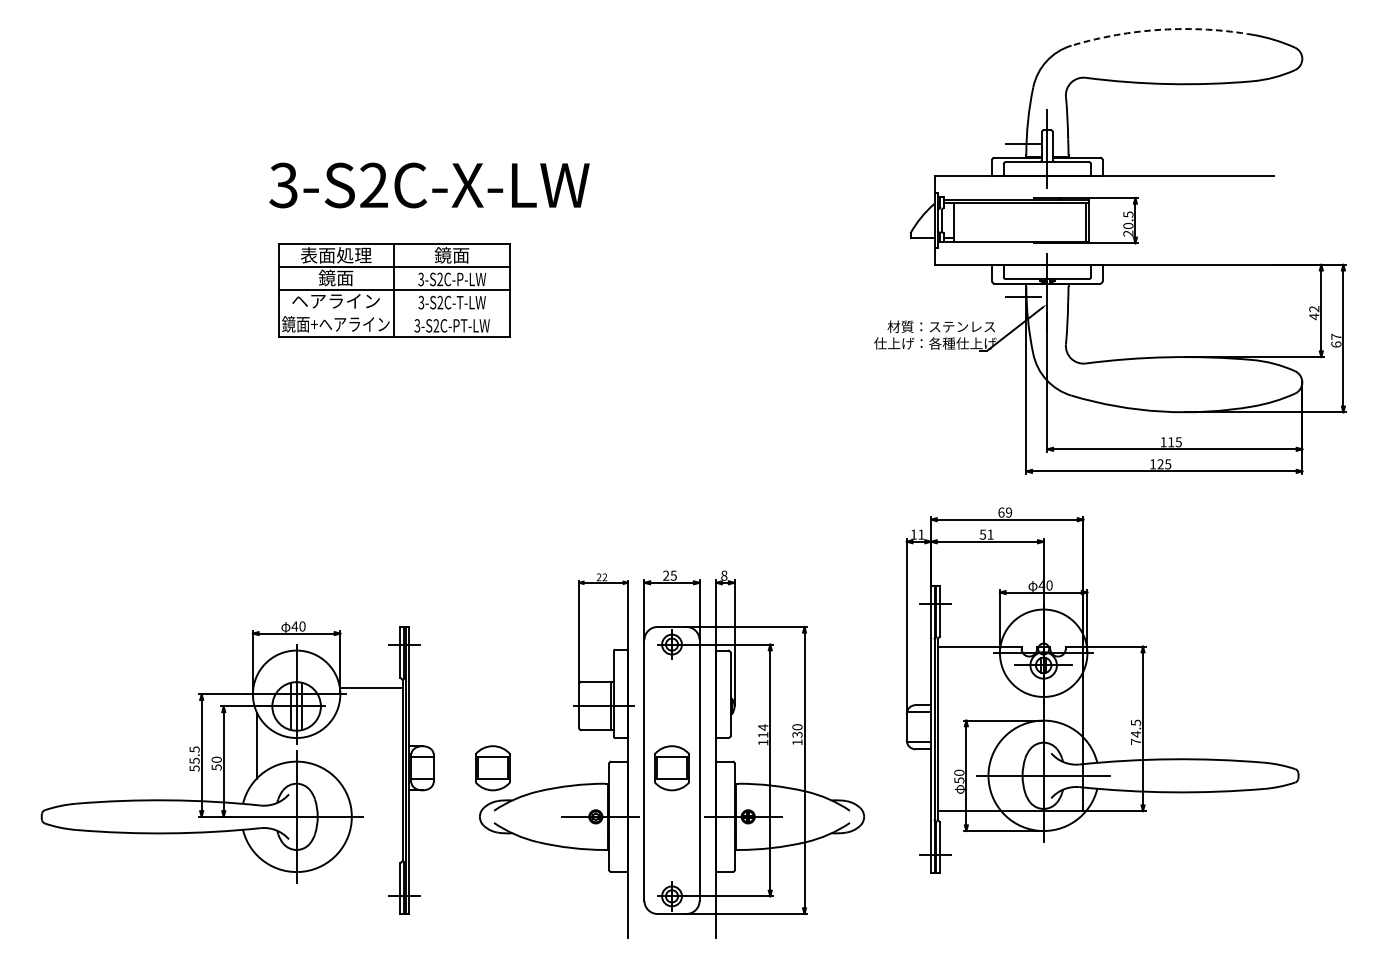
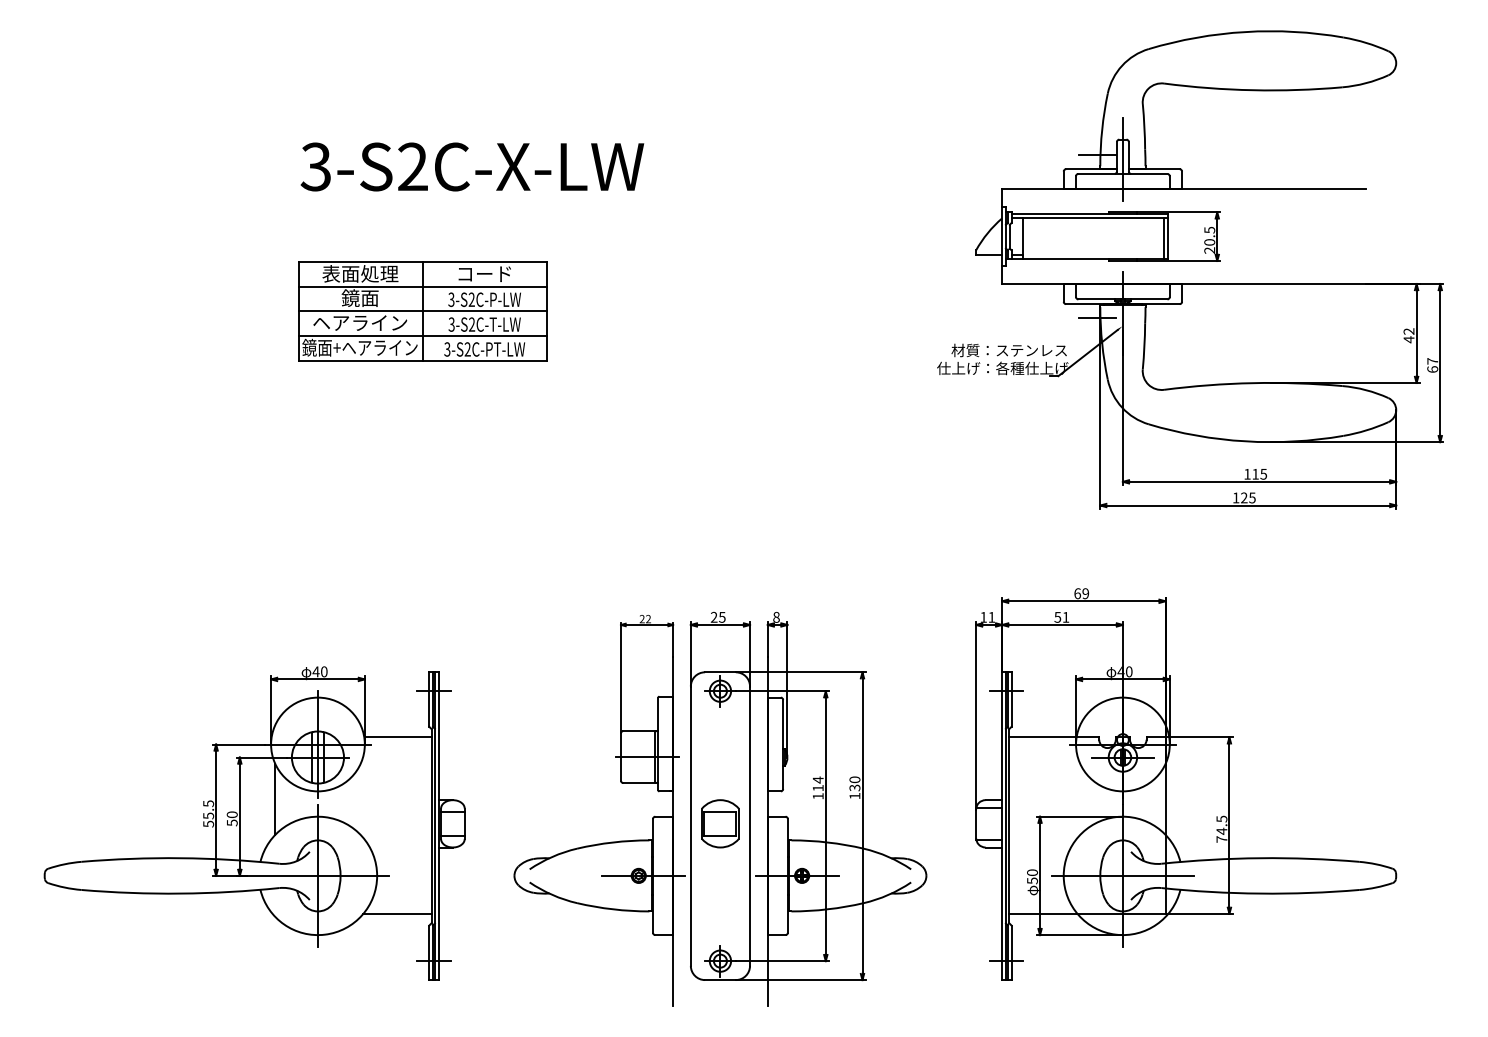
arc: (1161, 30) -> (1245, 32), dashed -> solid
text: (429, 185) -> (472, 166), moved
text: (451, 254) -> (484, 273), 鏡面 -> コード
line: (394, 313) -> (422, 336), added
part: (1102, 690) -> (1186, 784), moved
part: (493, 767) -> (528, 823), removed
line: (370, 851) -> (397, 913), added

